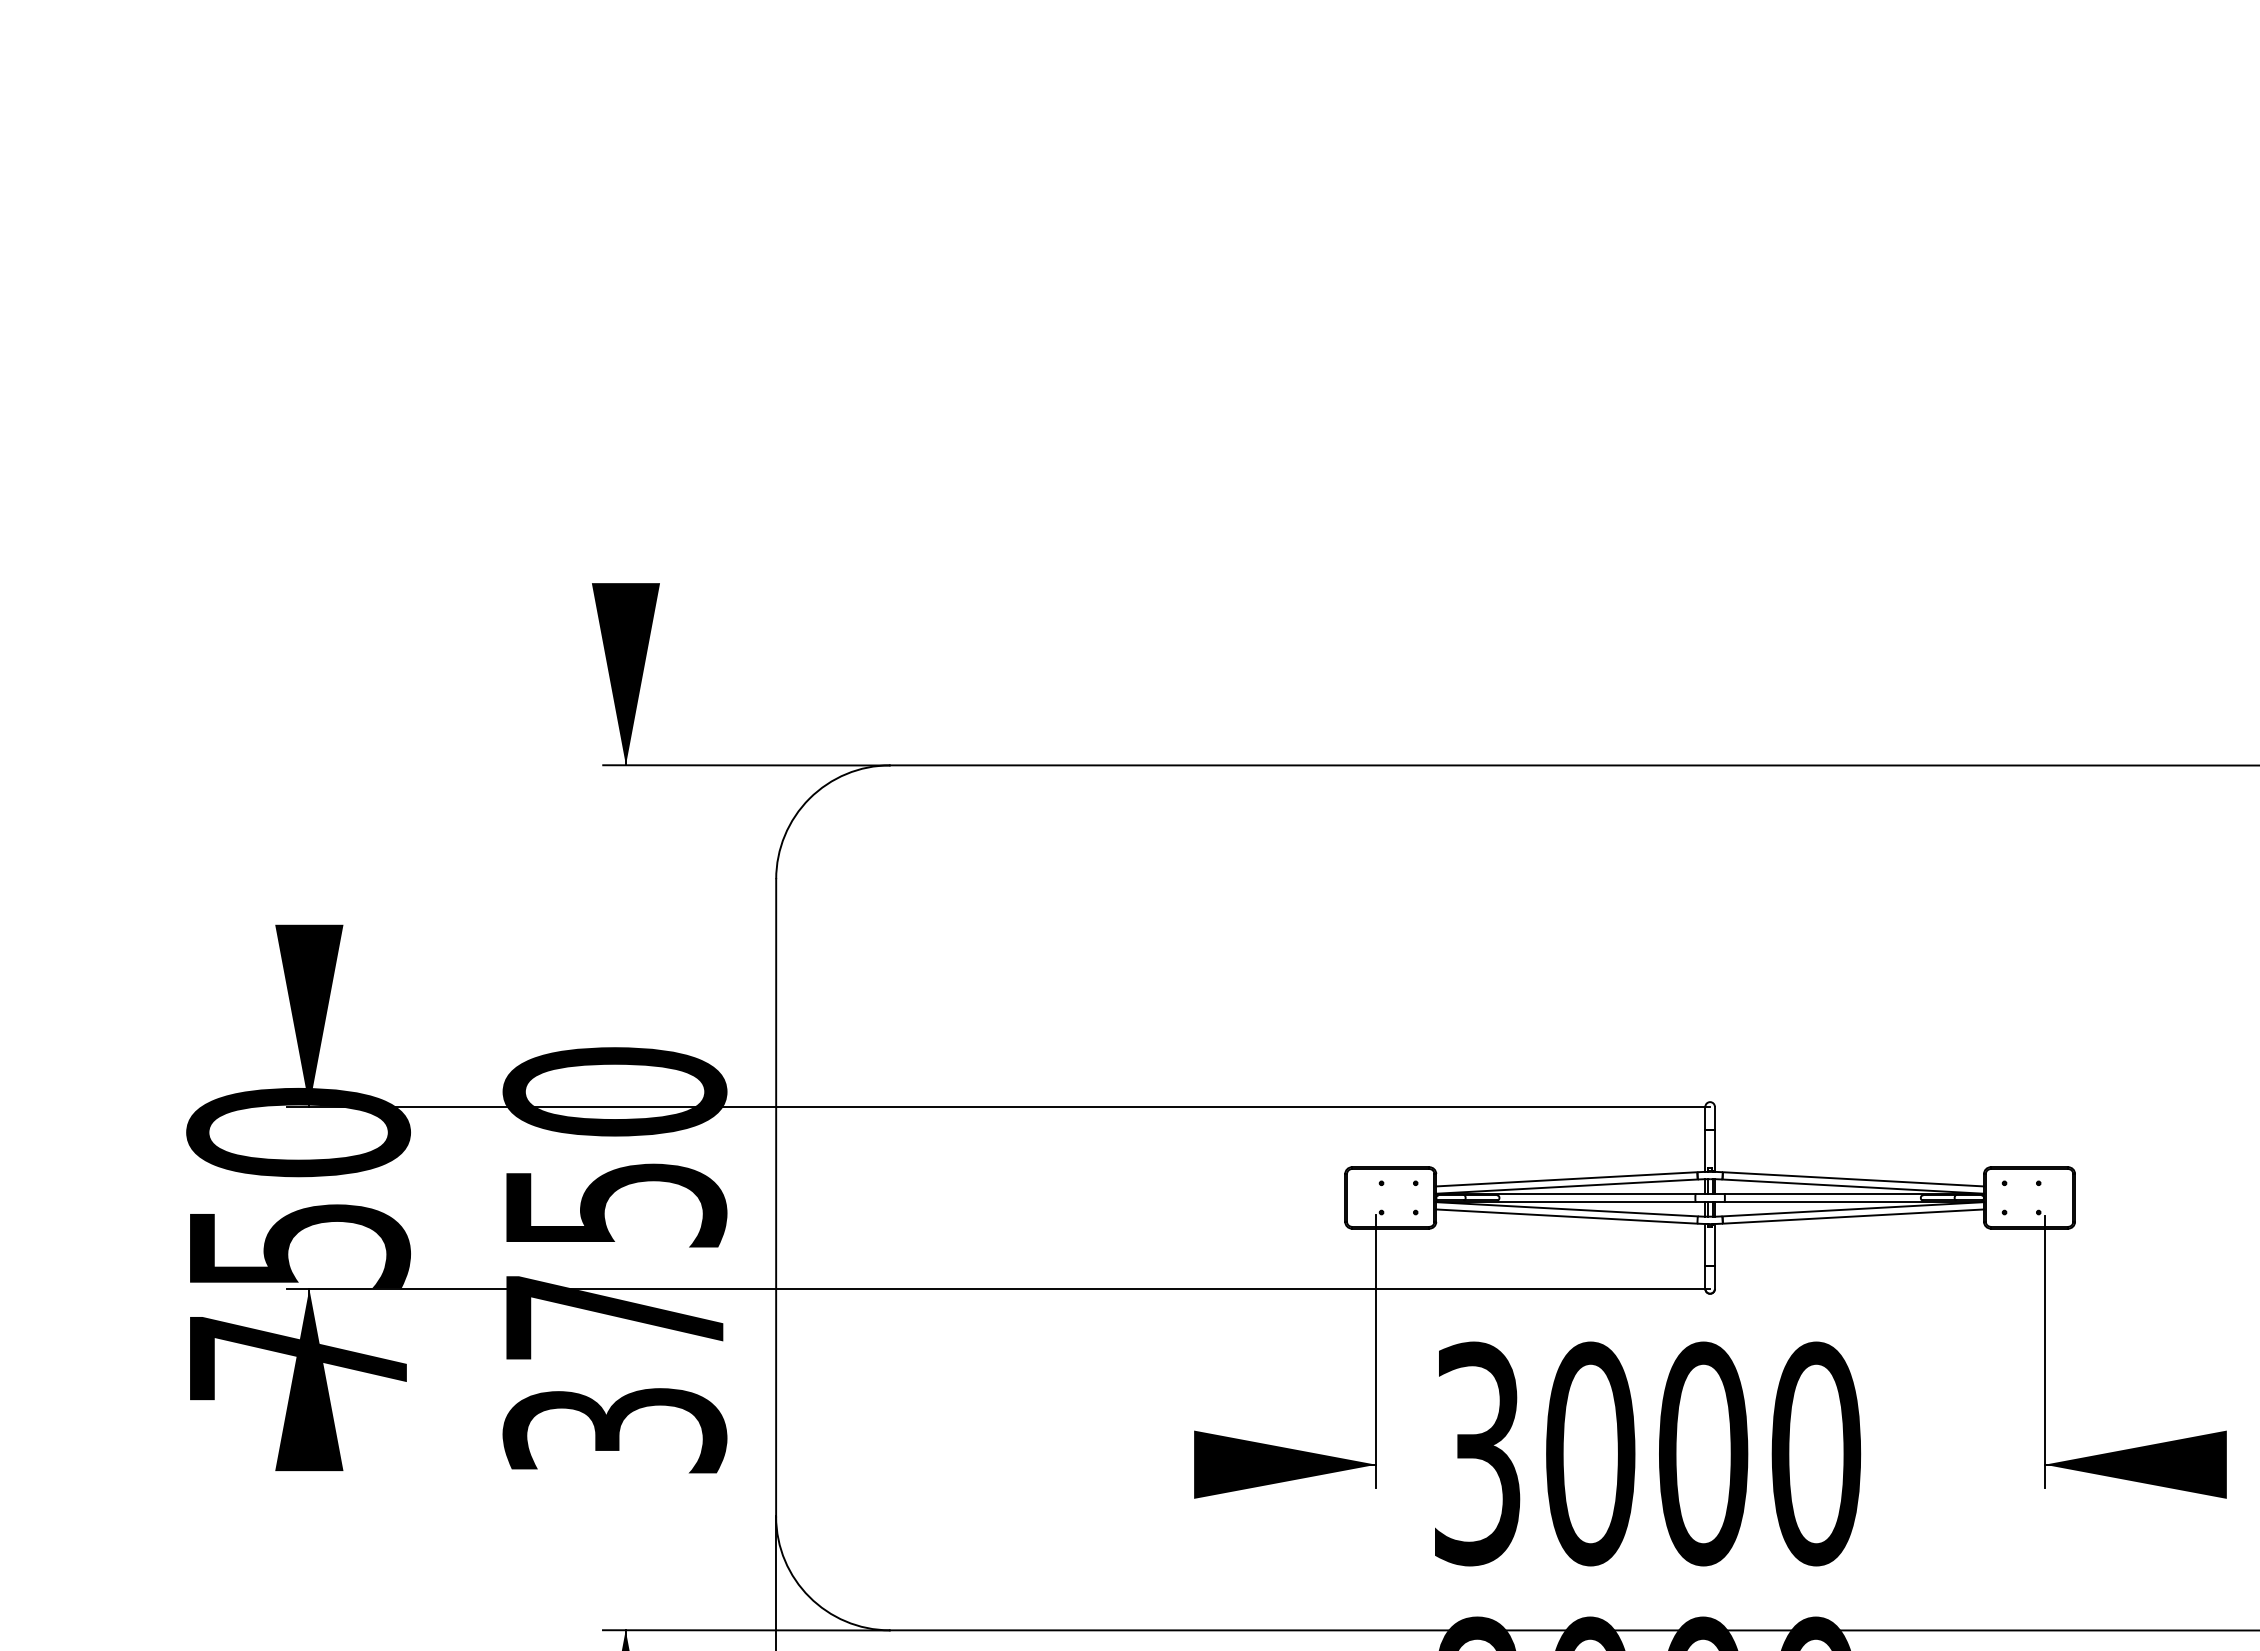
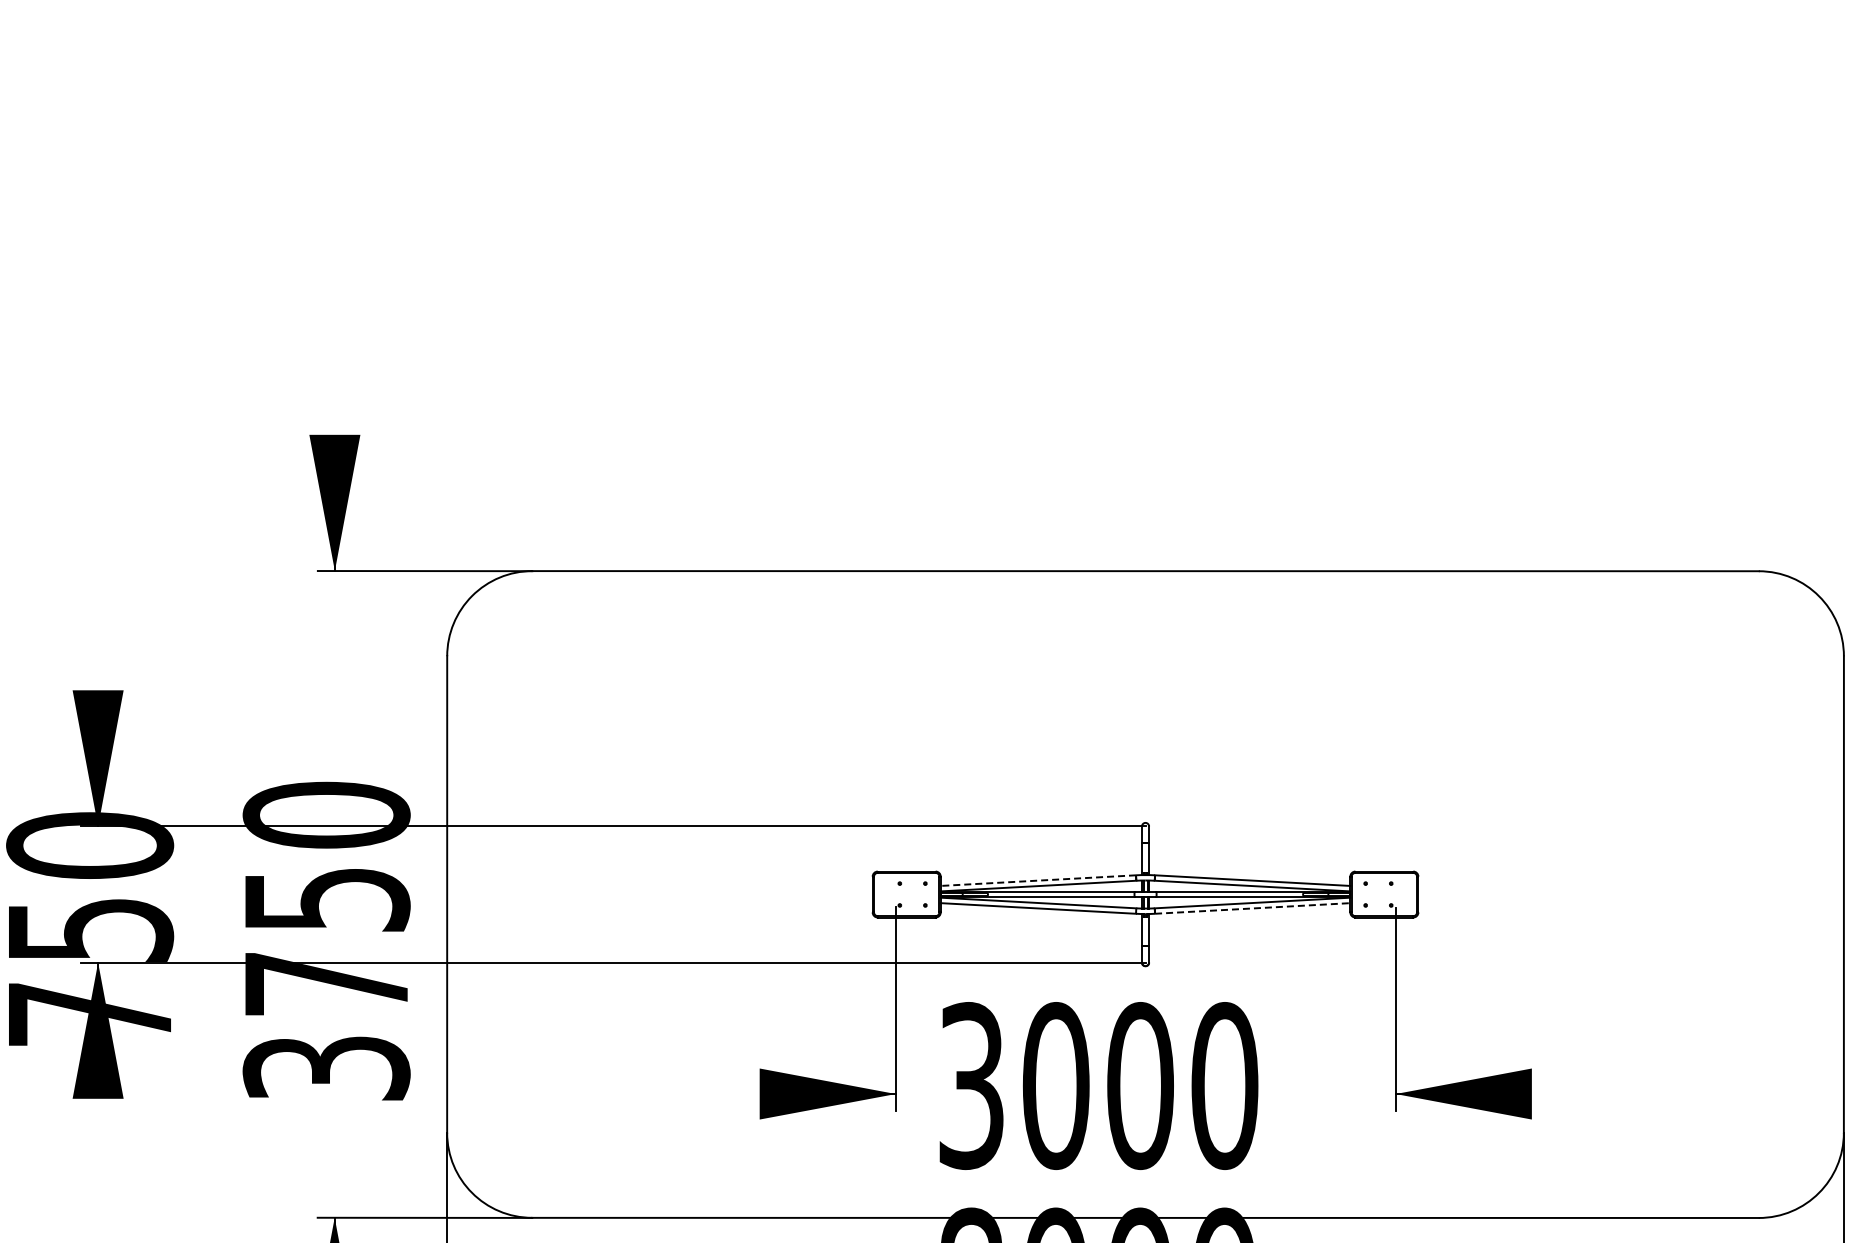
line: (1566, 1179) -> (1038, 880), solid -> dashed
line: (1853, 1216) -> (1252, 908), solid -> dashed

